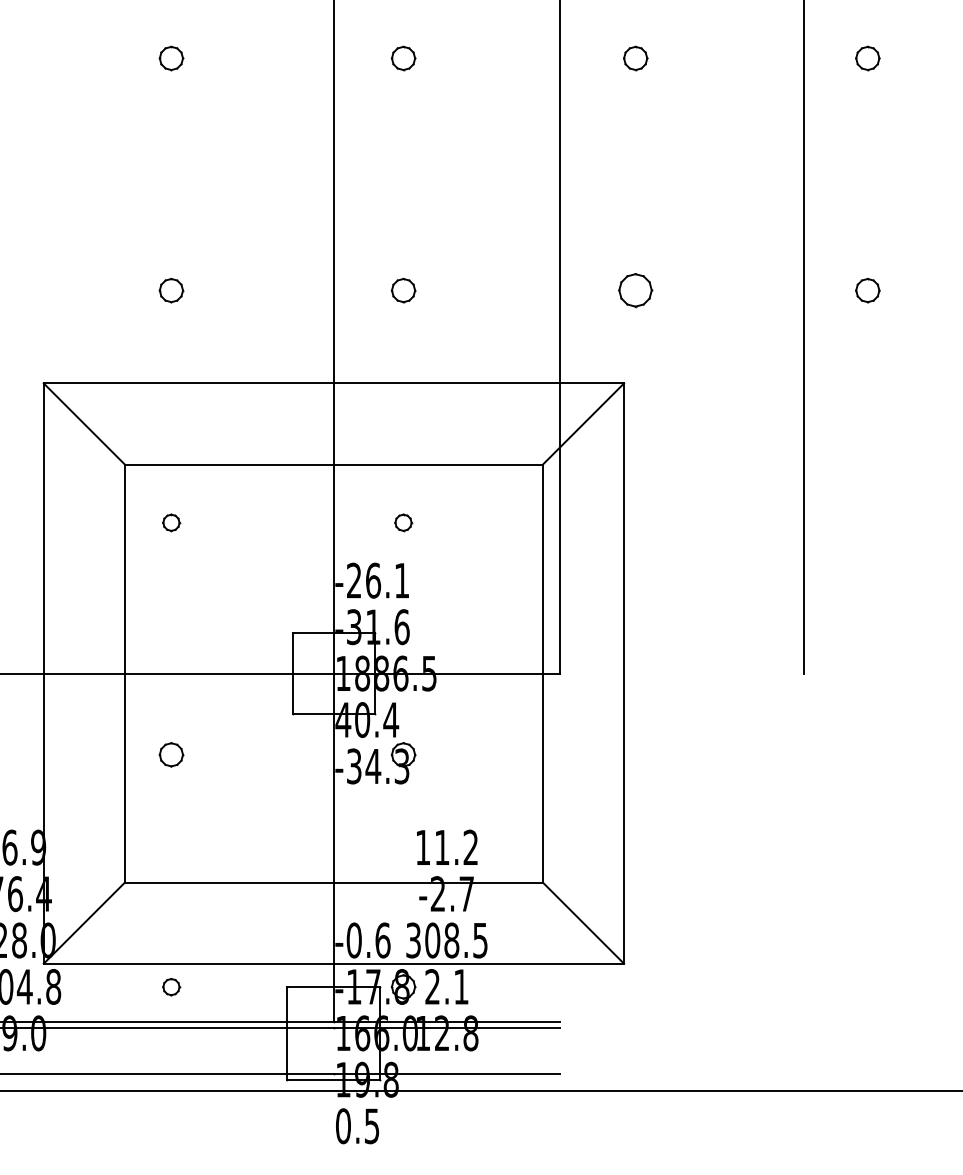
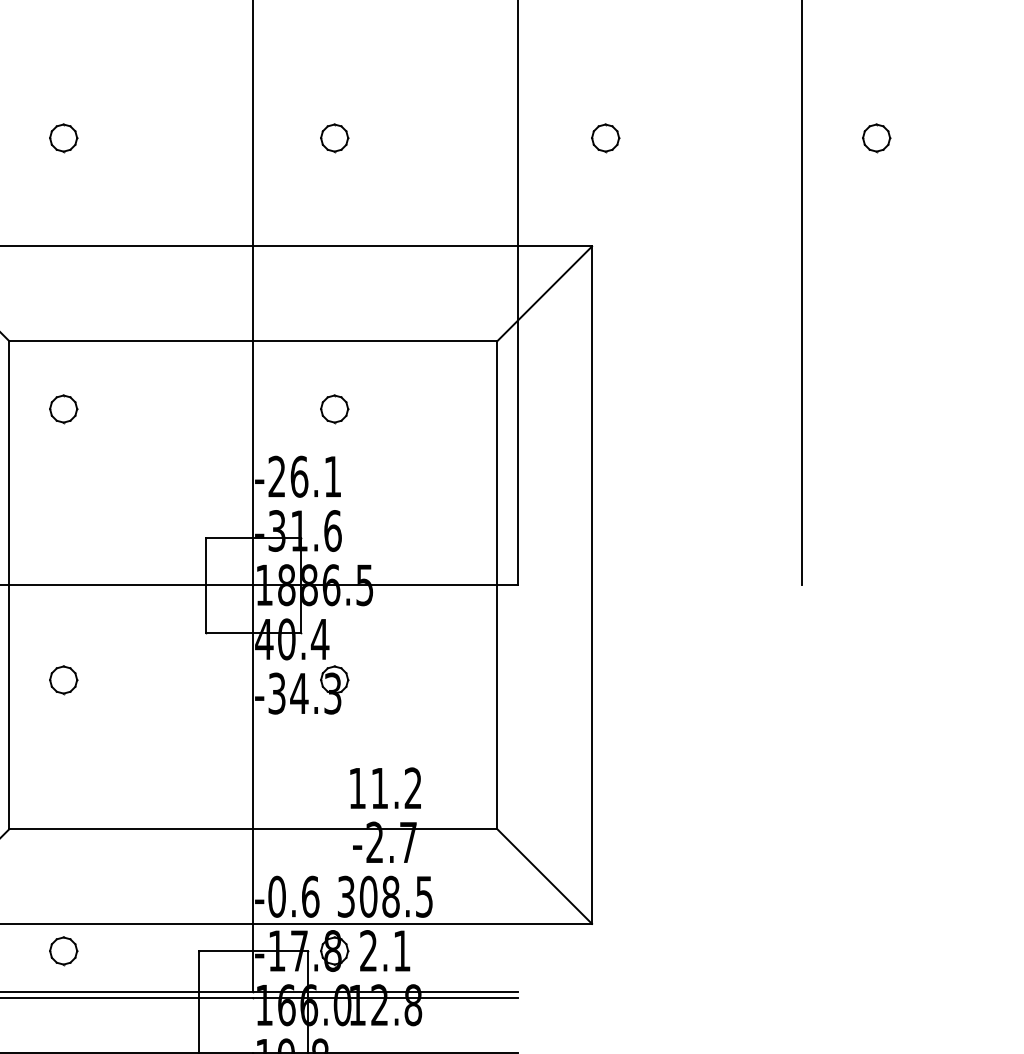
part: (635, 290) -> (605, 137), size x0.71
part: (171, 522) -> (63, 408), size x1.43
part: (403, 522) -> (334, 408), size x1.43
part: (171, 987) -> (63, 951), size x1.43

